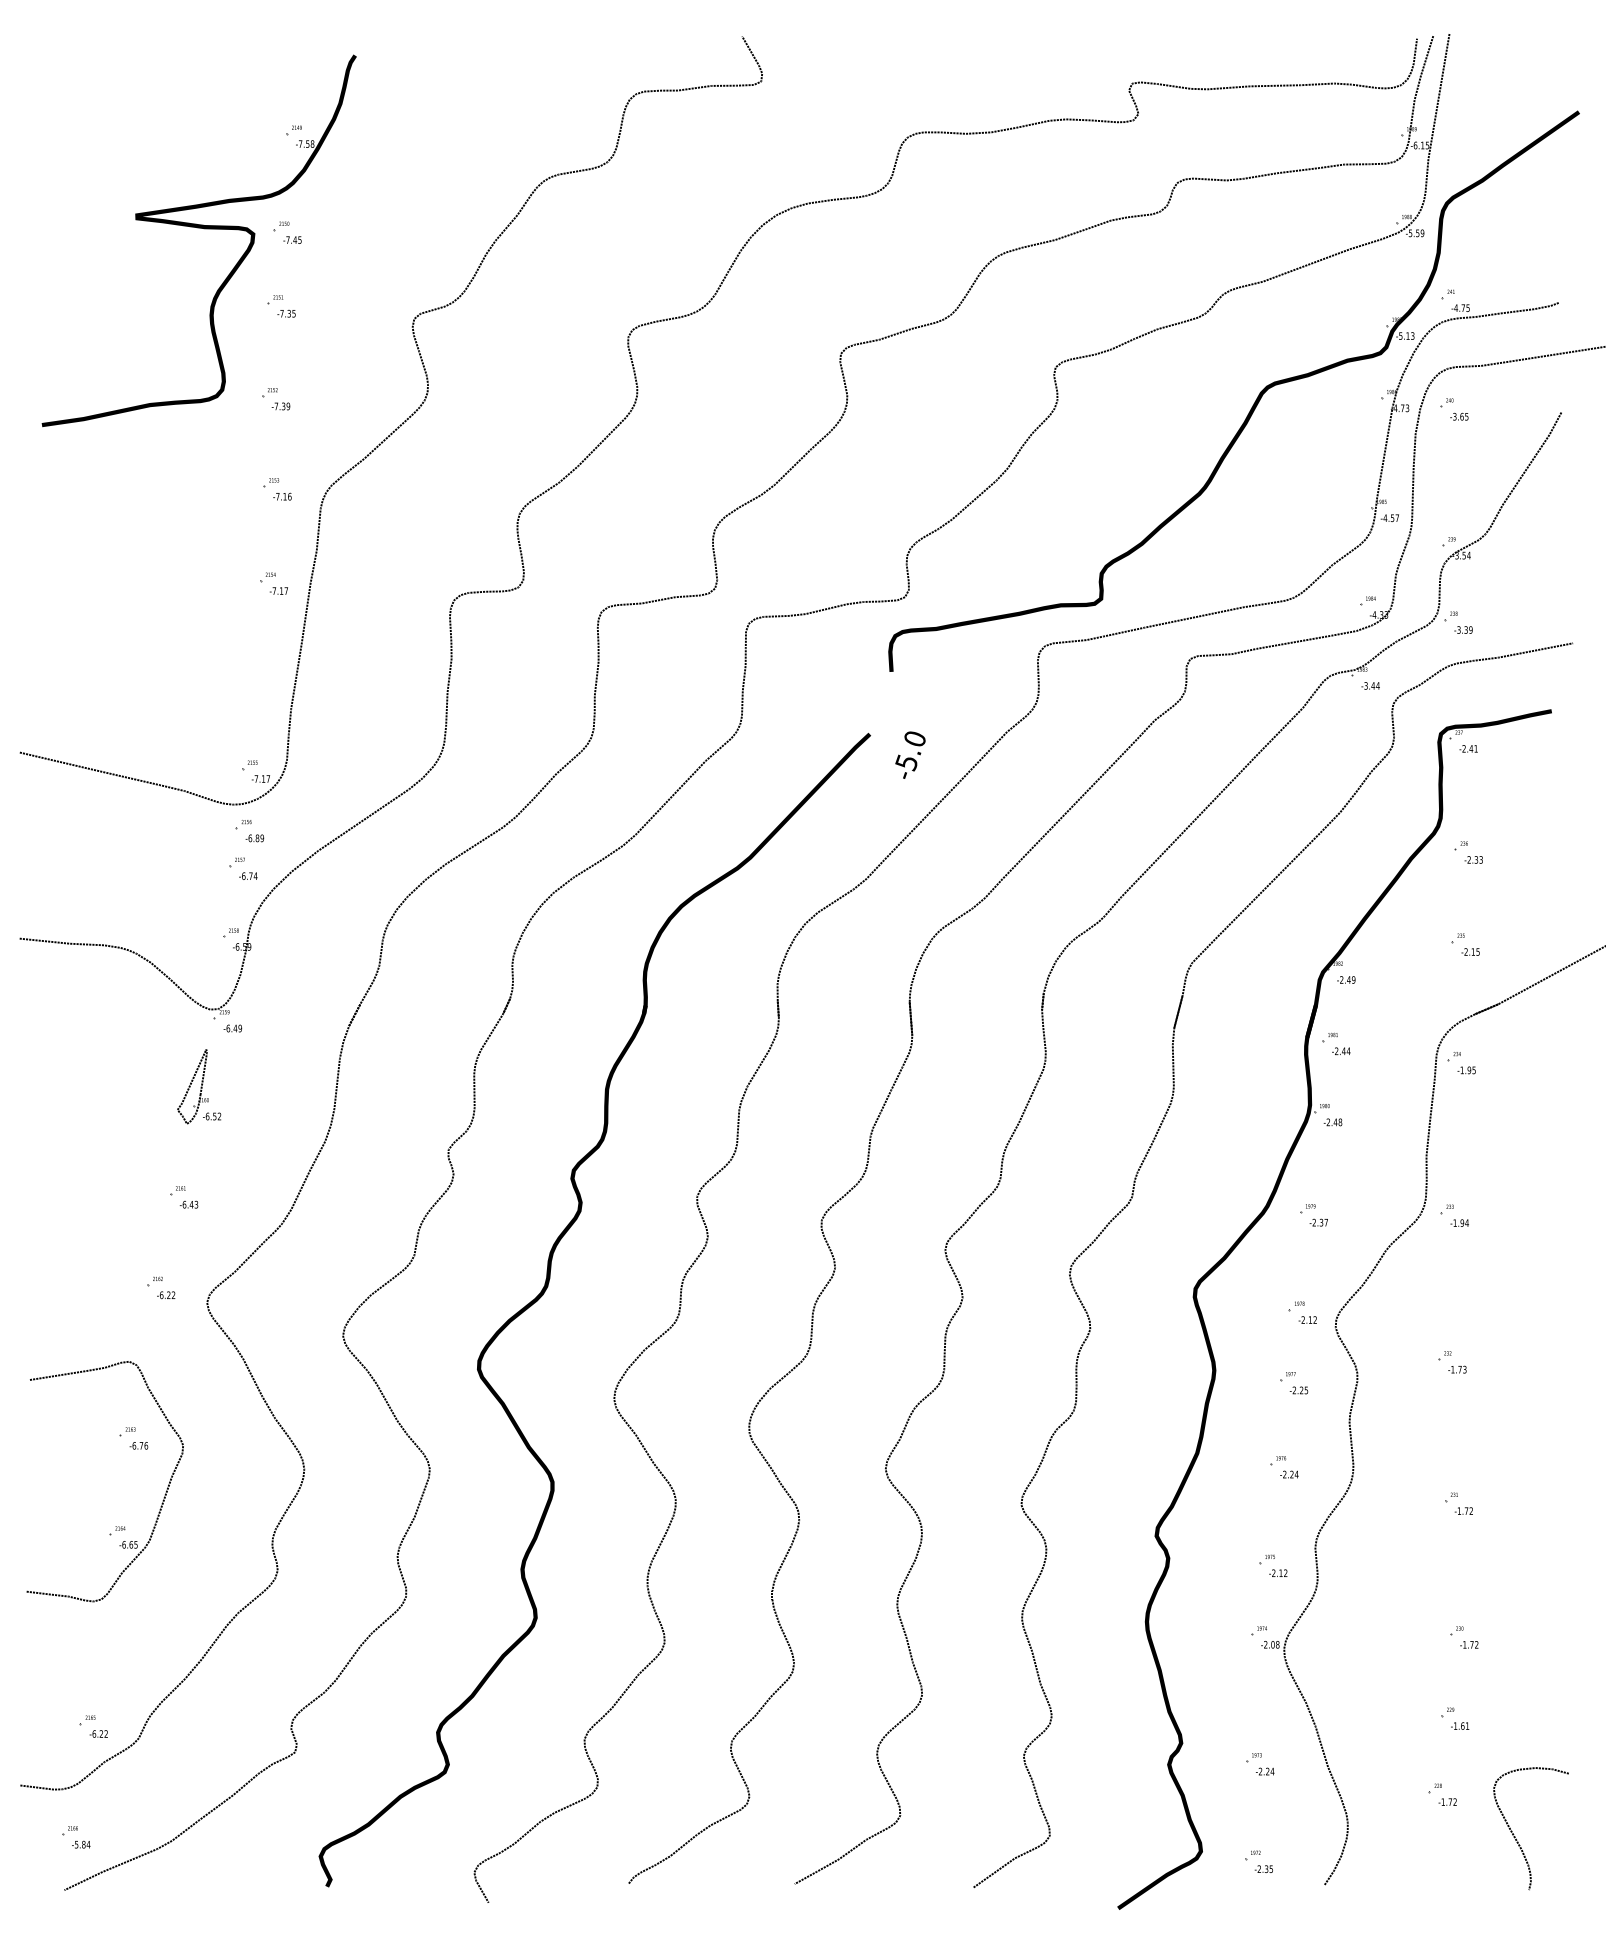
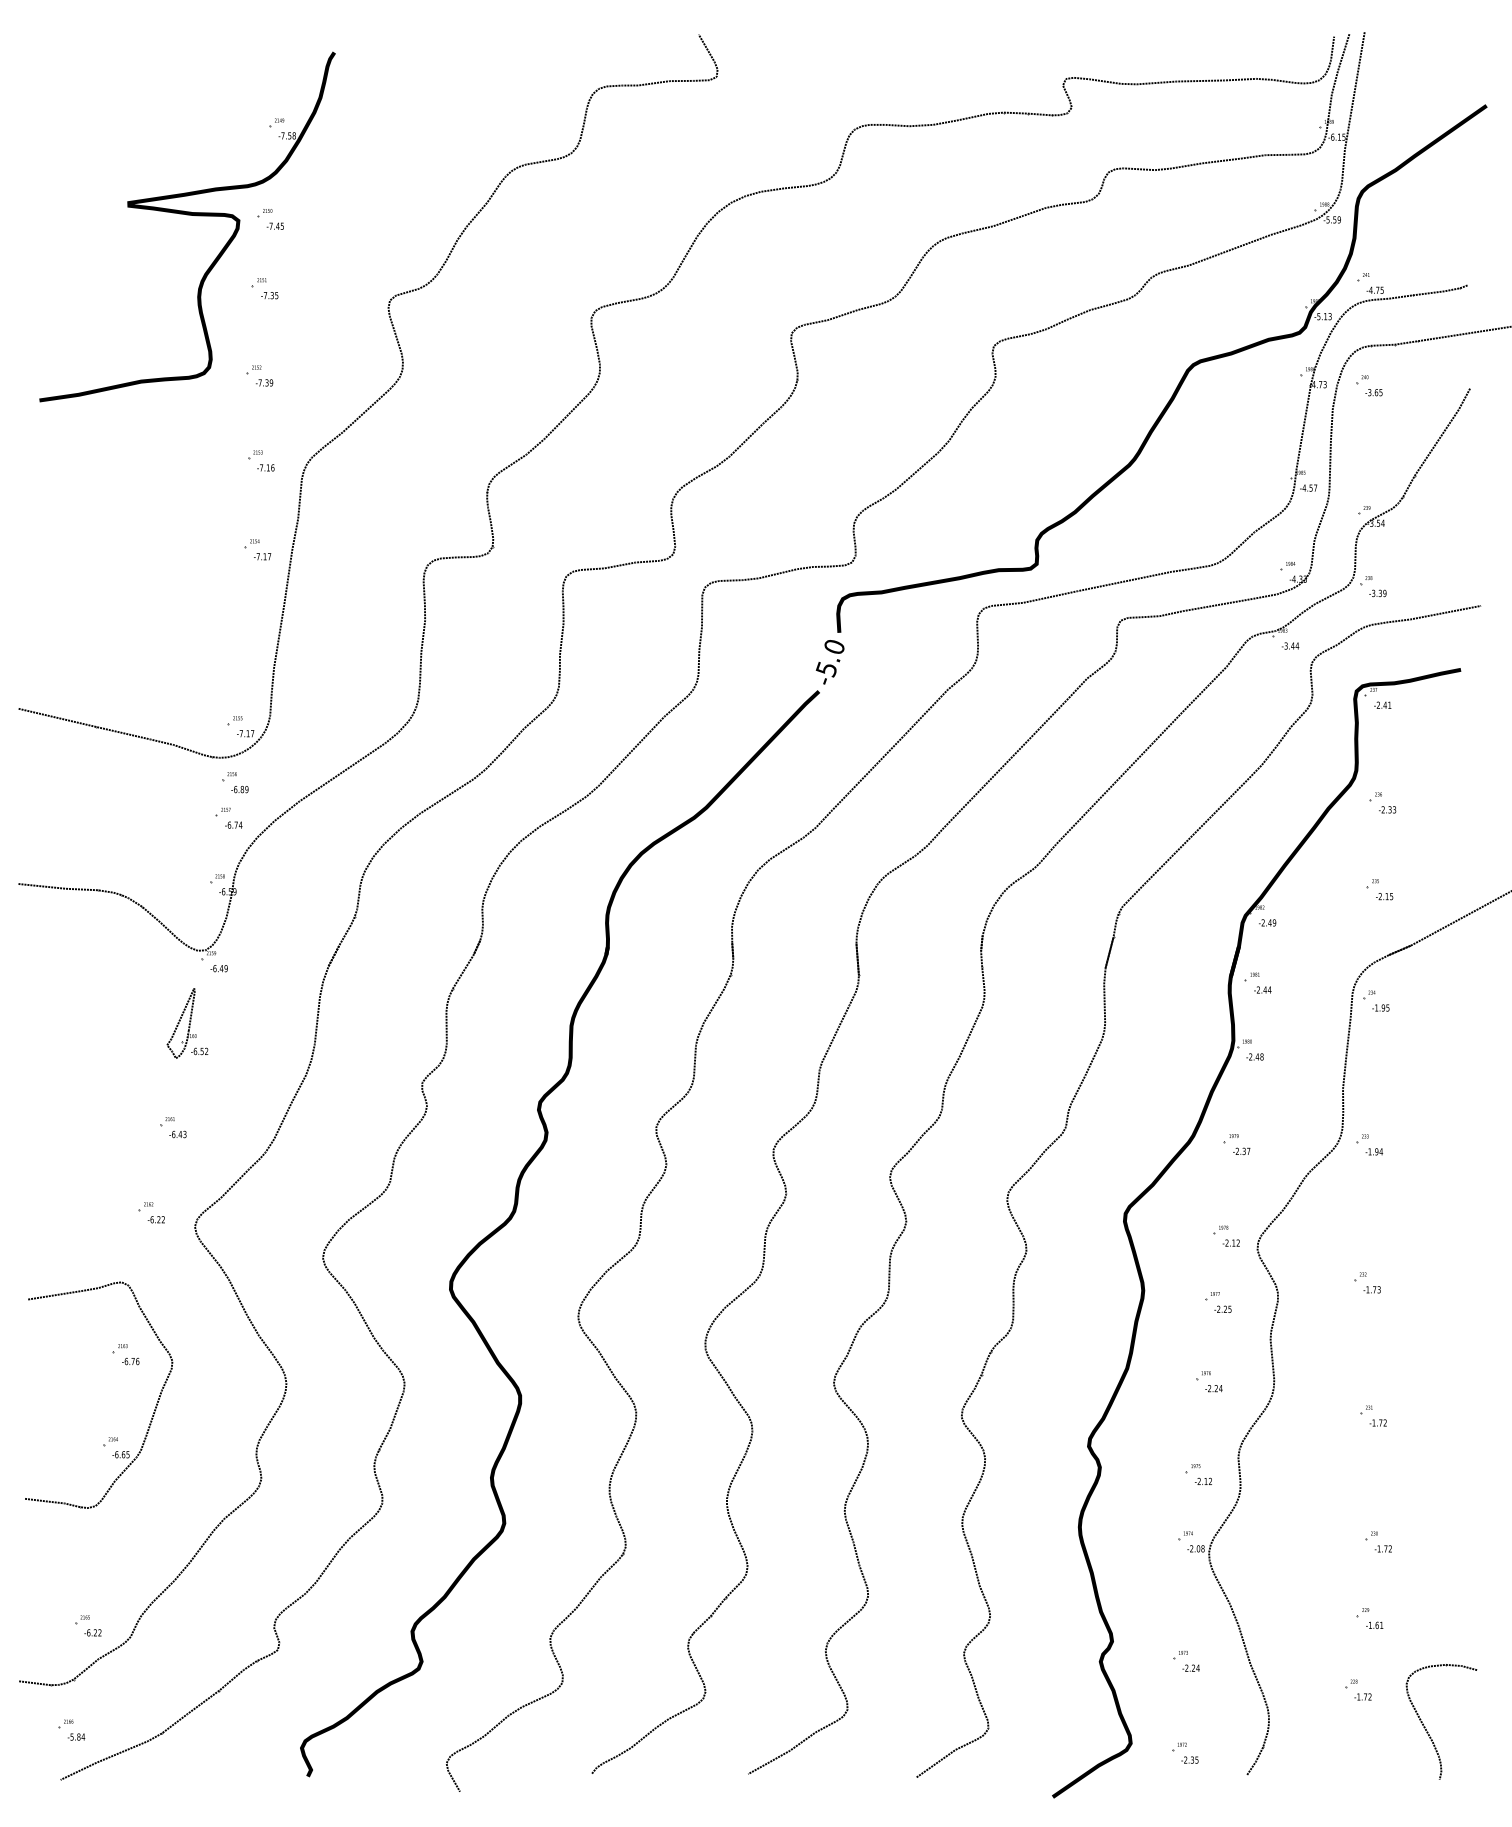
text: (909, 755) -> (829, 662), moved

